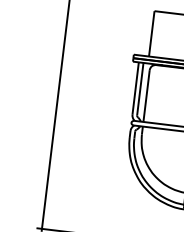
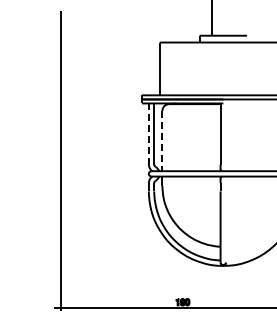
line: (135, 88) -> (148, 133), solid -> dashed
line: (146, 96) -> (162, 141), solid -> dashed

